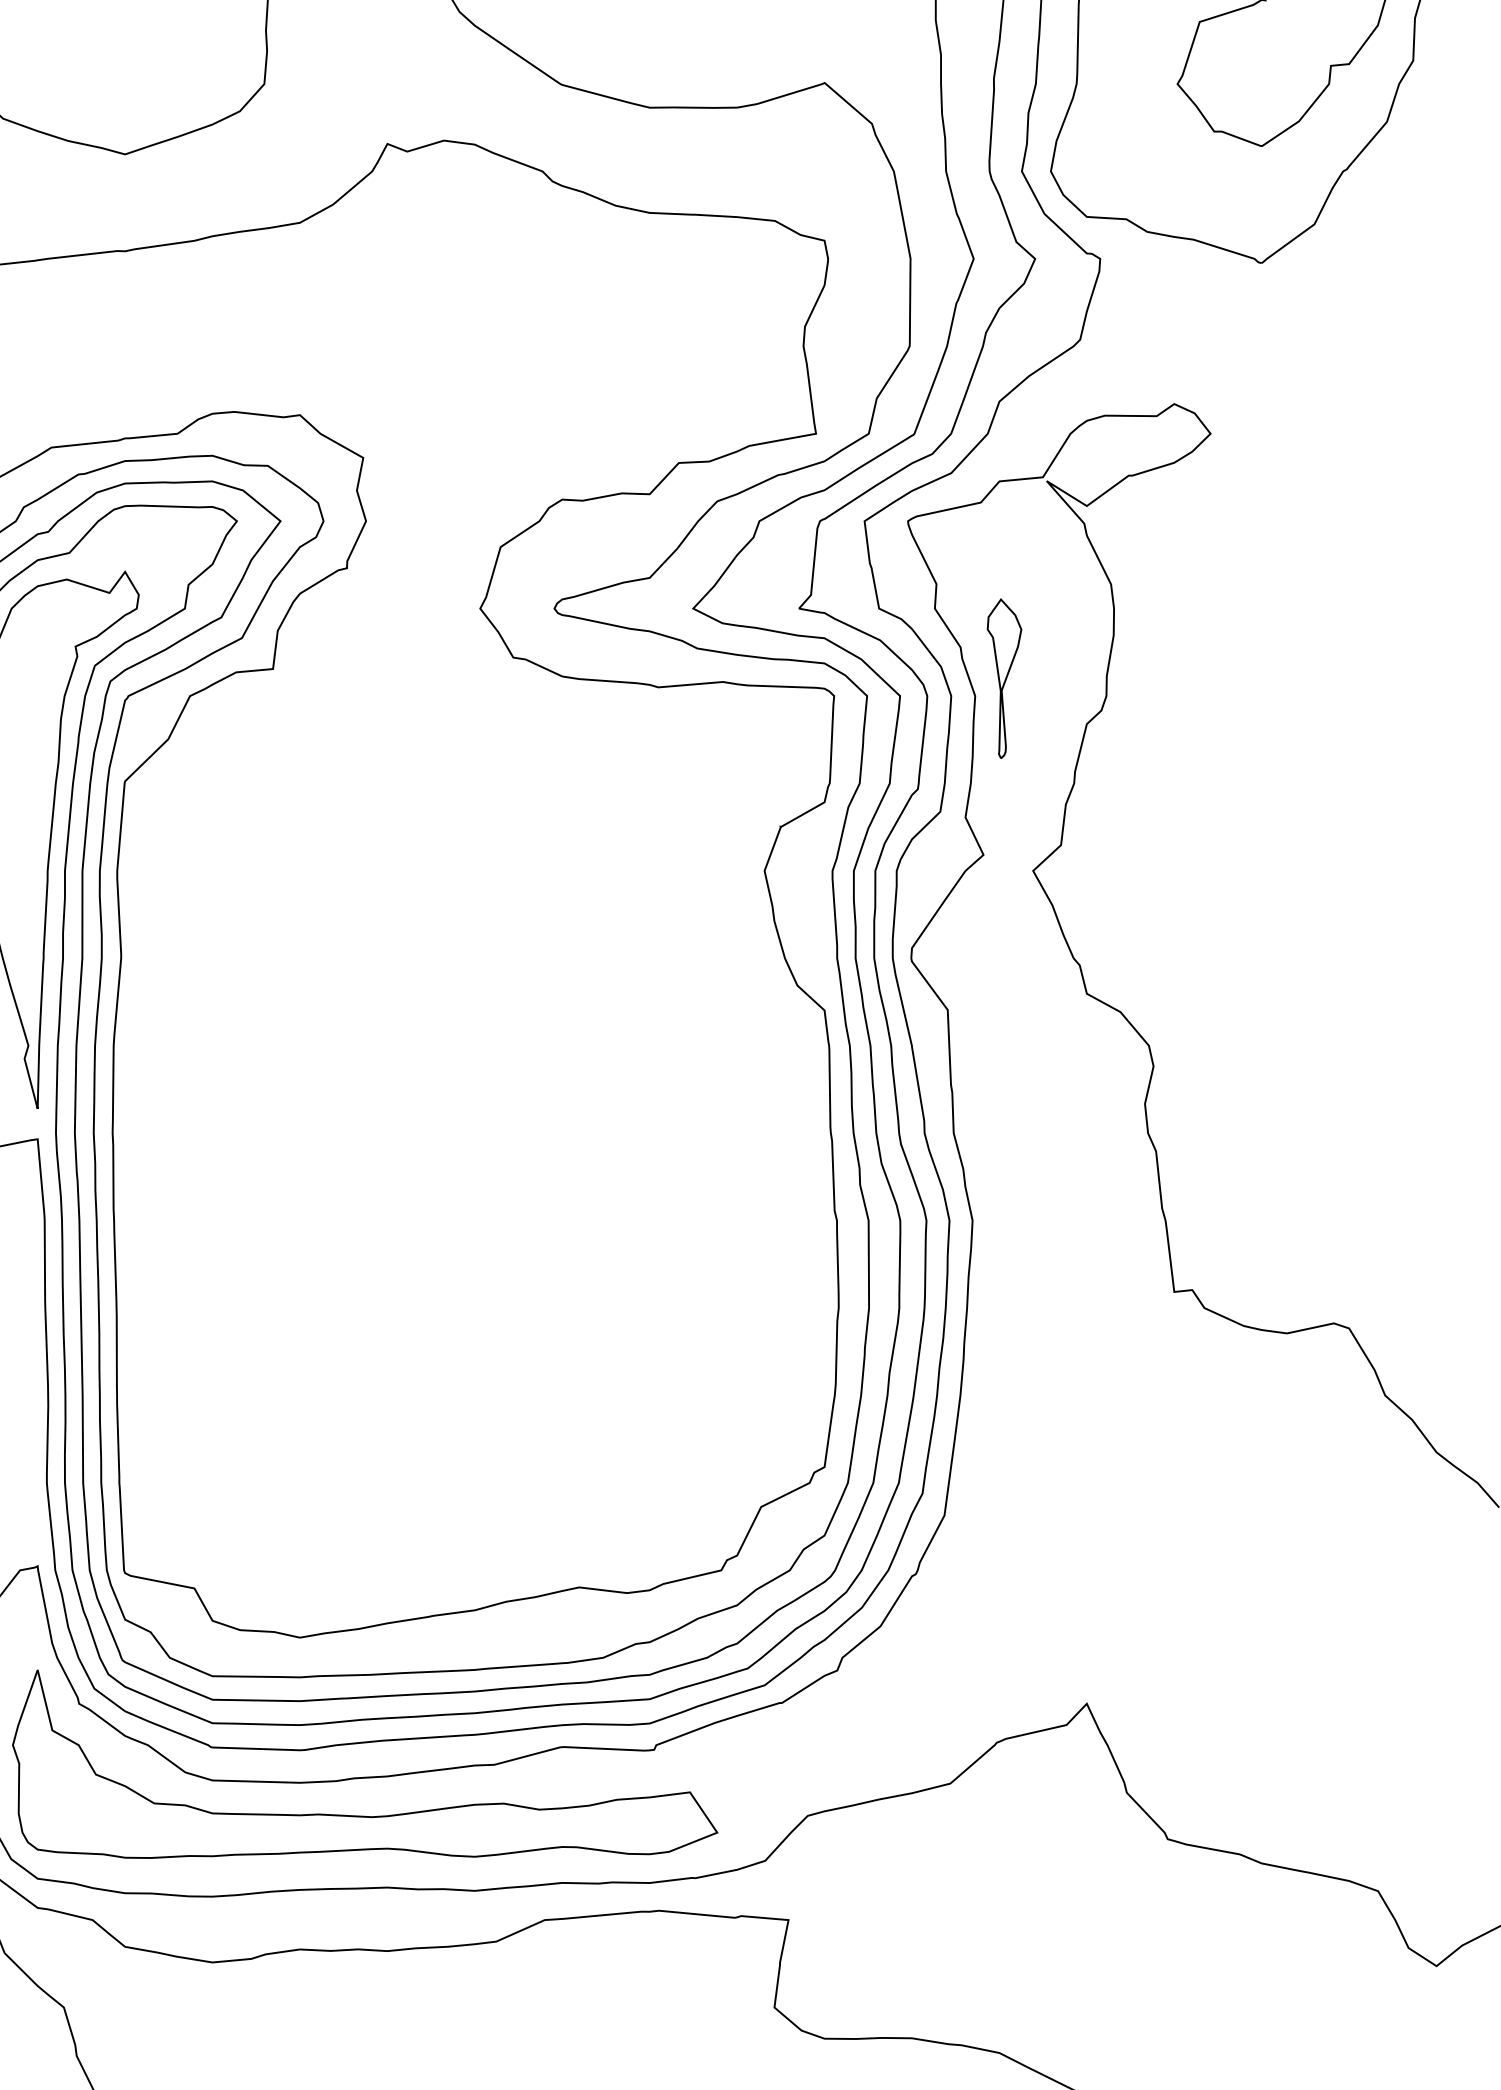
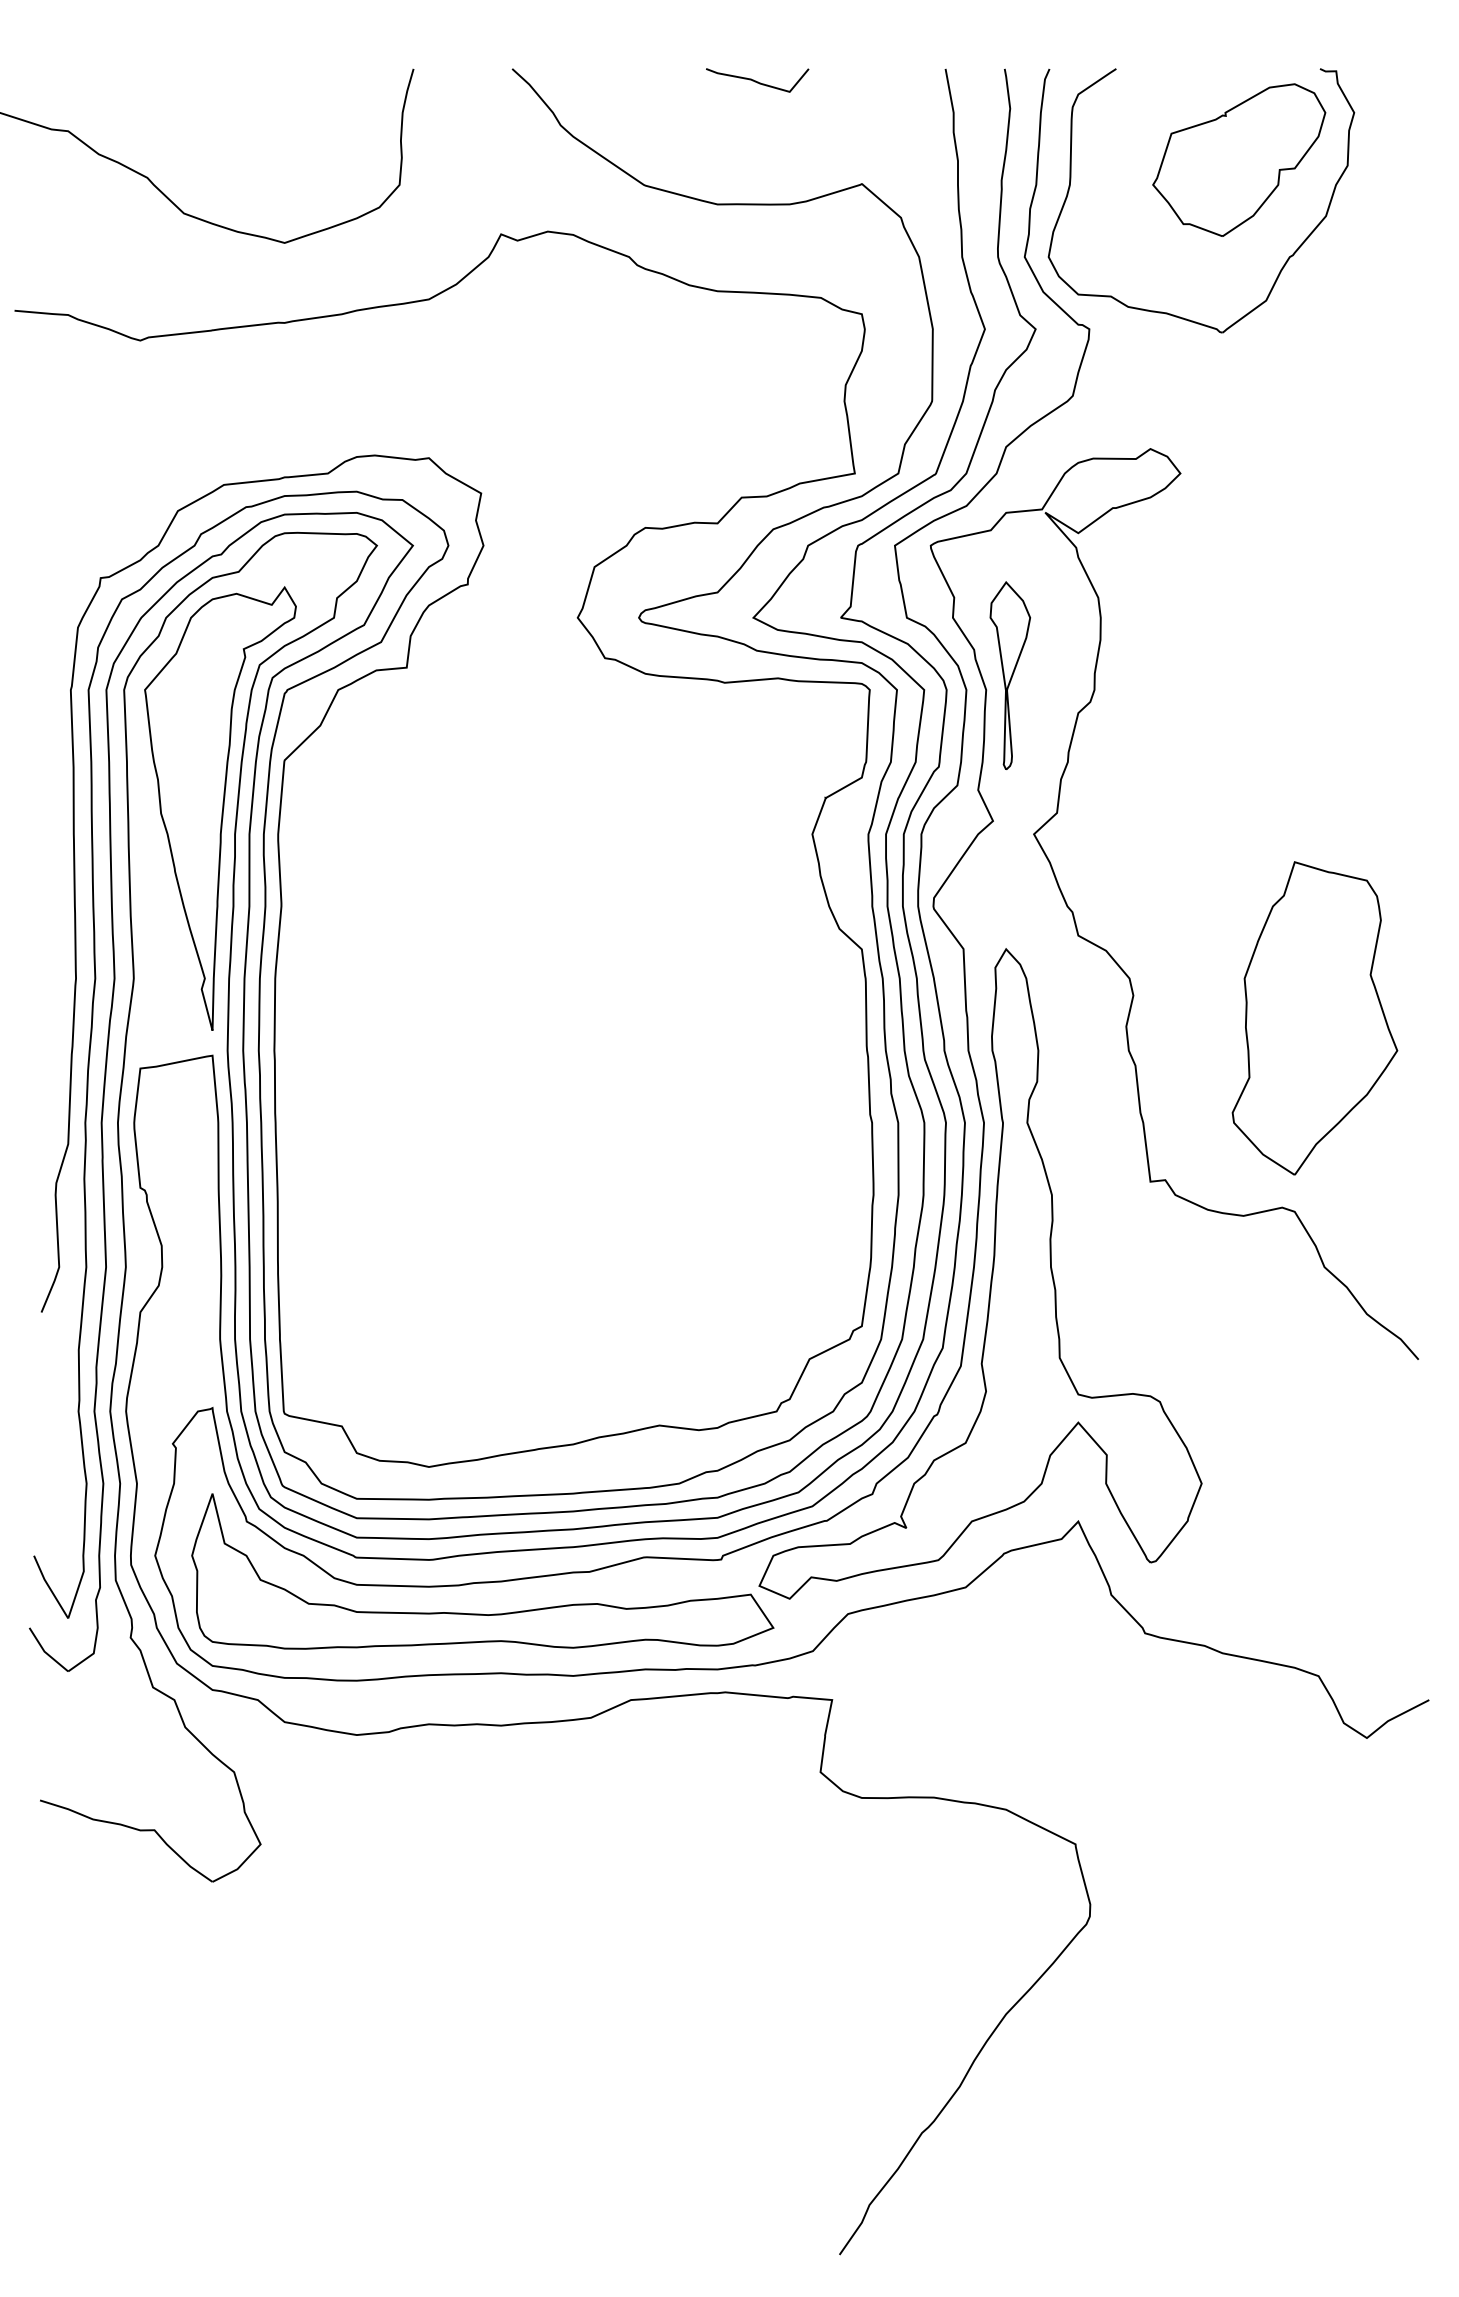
part: (1004, 678) -> (1010, 675), size x1.43
part: (1373, 1094) -> (1314, 1018), added
part: (981, 1403) -> (991, 1273), added

